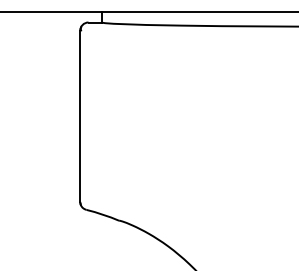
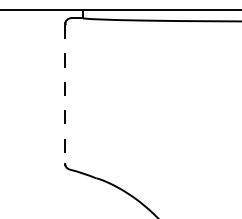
line: (80, 116) -> (65, 94), solid -> dashed

